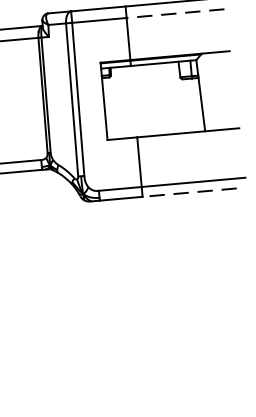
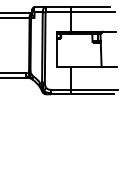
line: (174, 13) -> (92, 12), dashed -> solid
line: (190, 192) -> (92, 94), dashed -> solid

